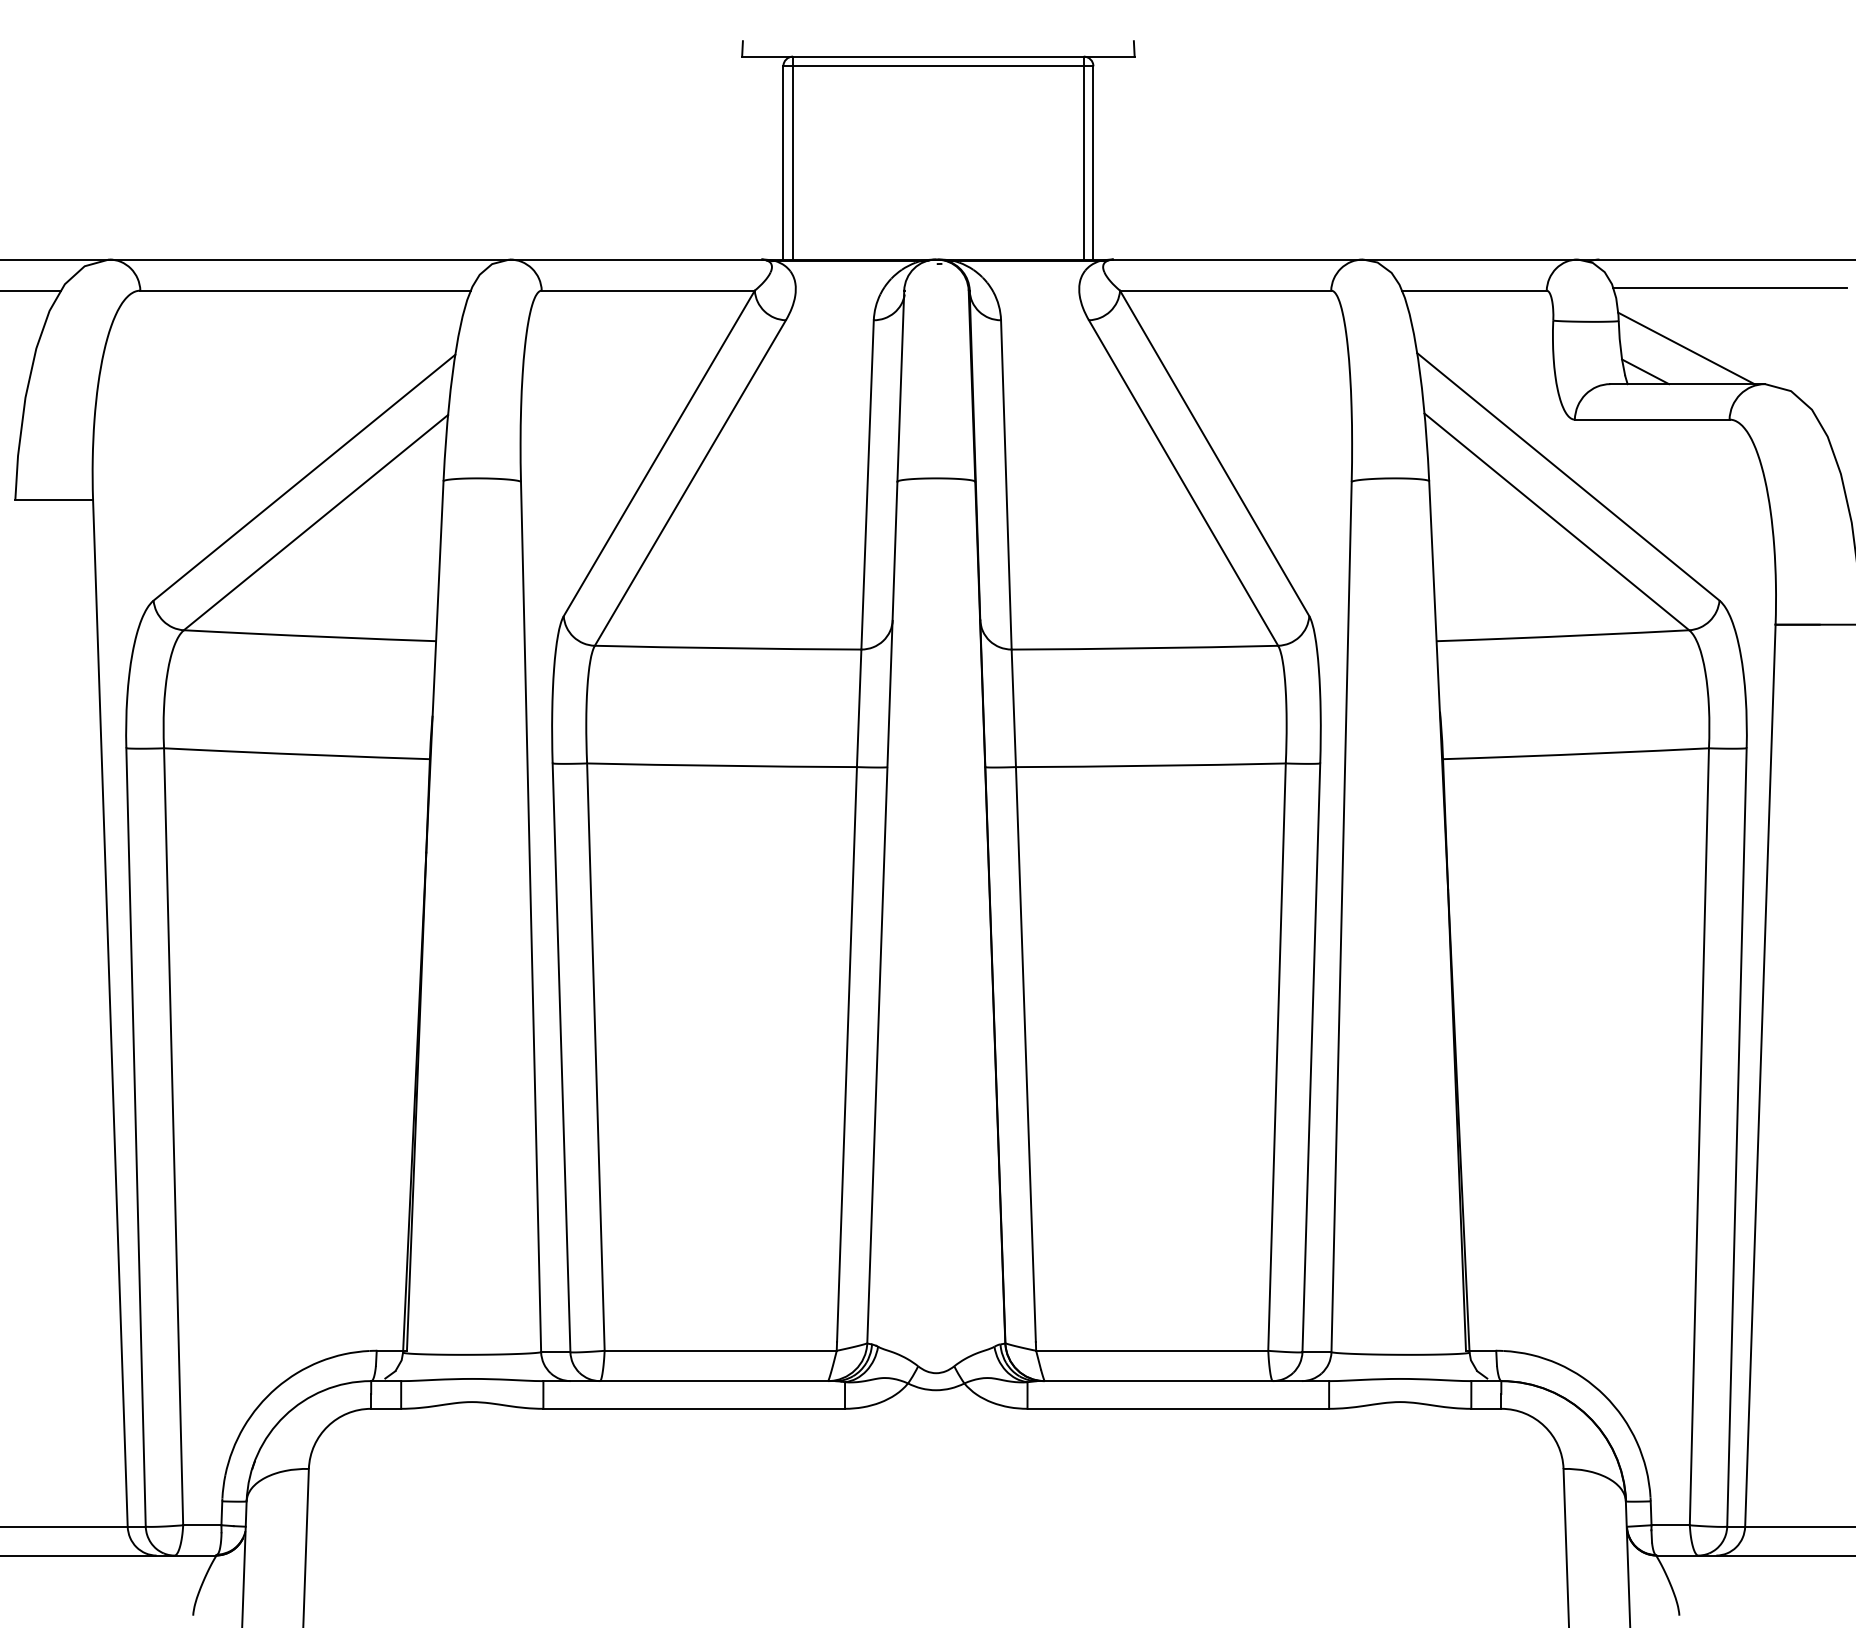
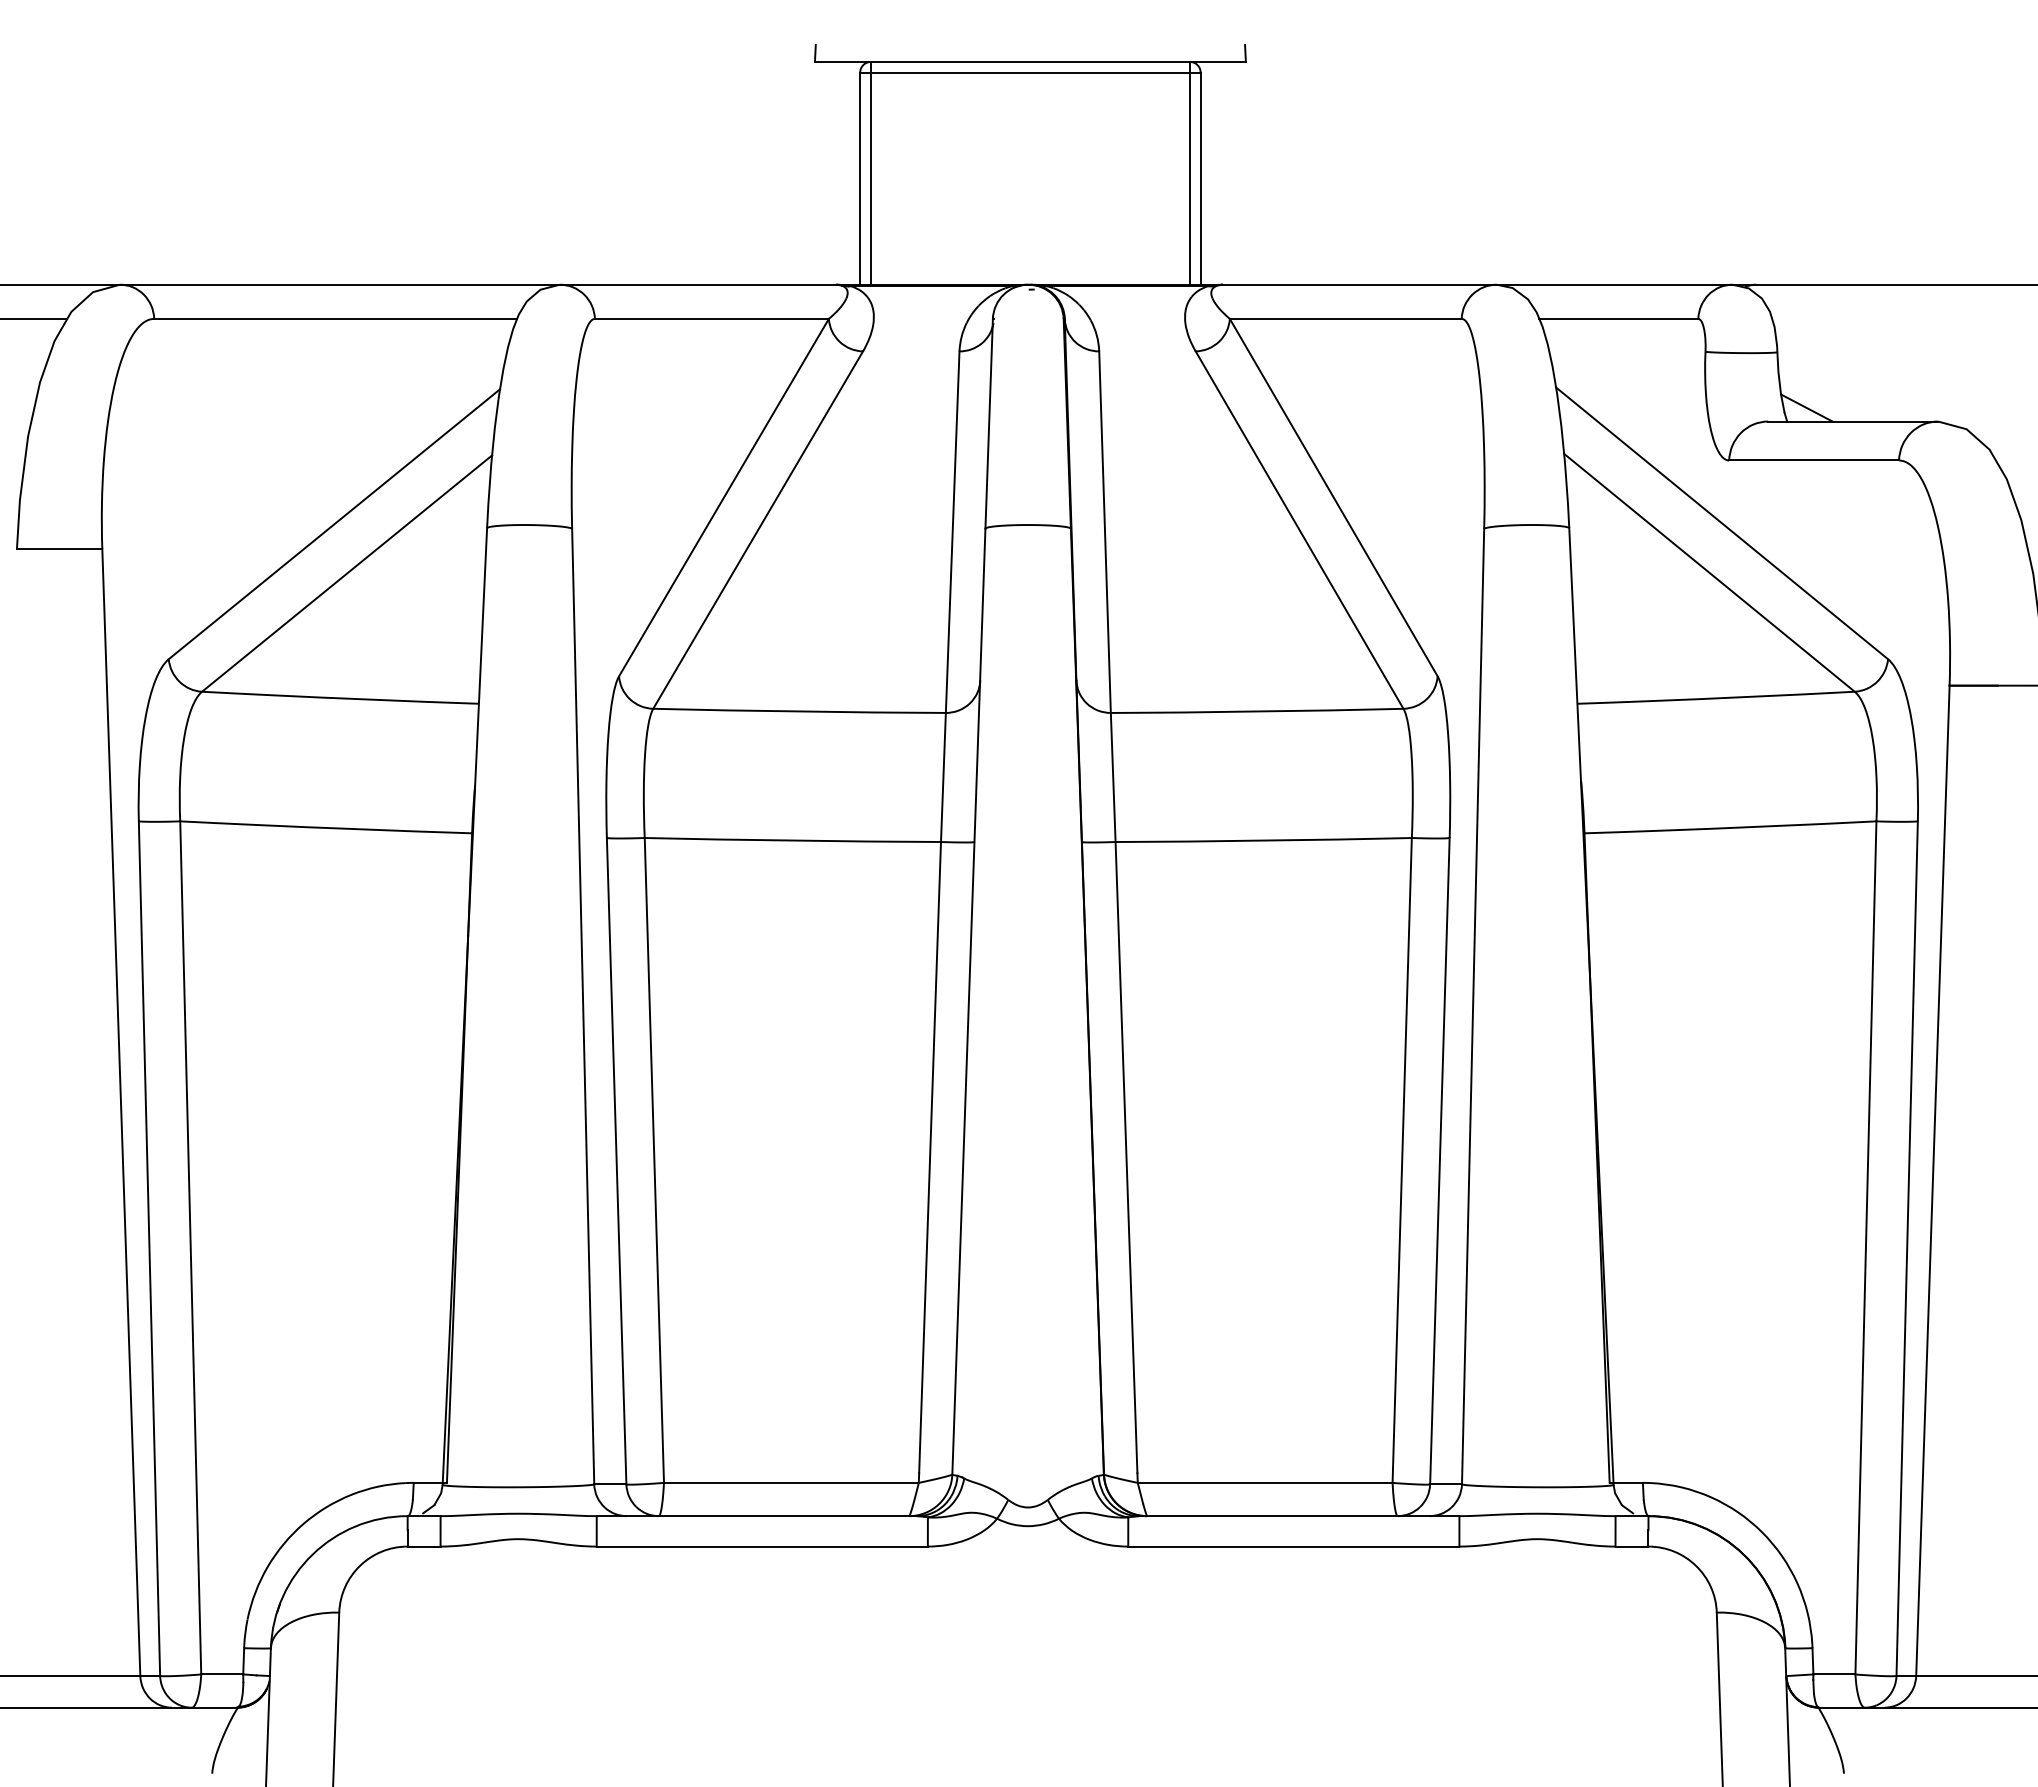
line: (1729, 288) -> (1899, 316), removed
line: (1686, 348) -> (1851, 382), removed

